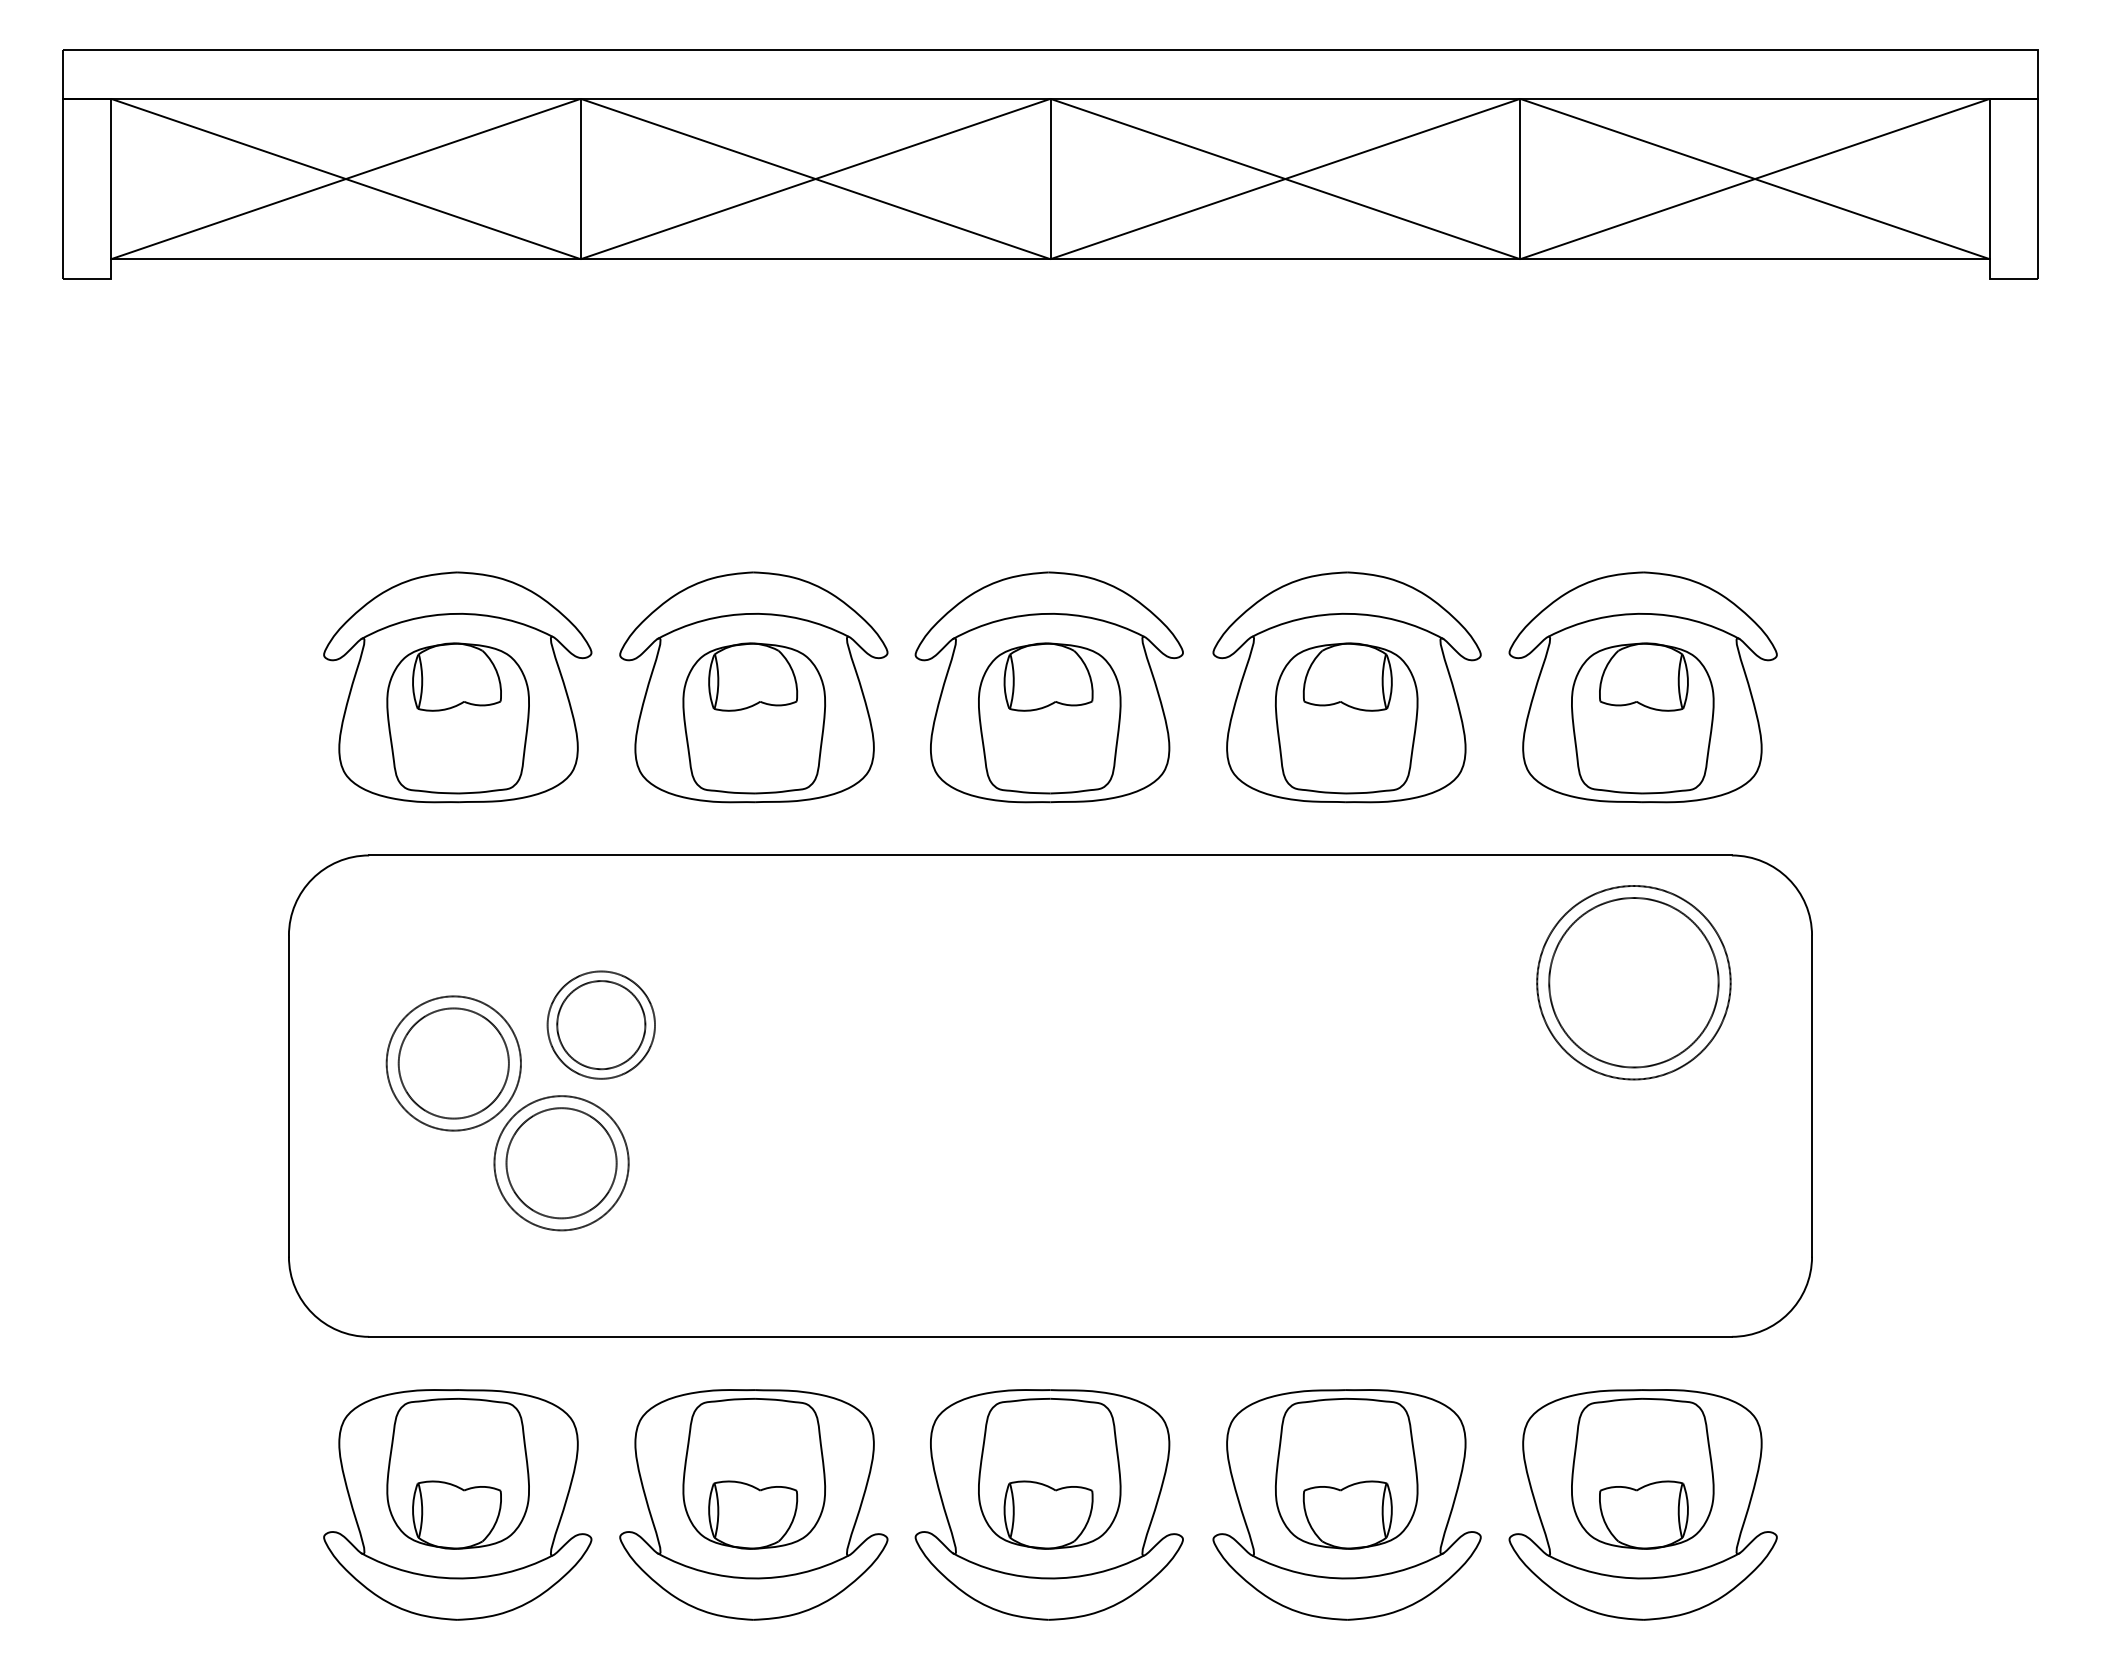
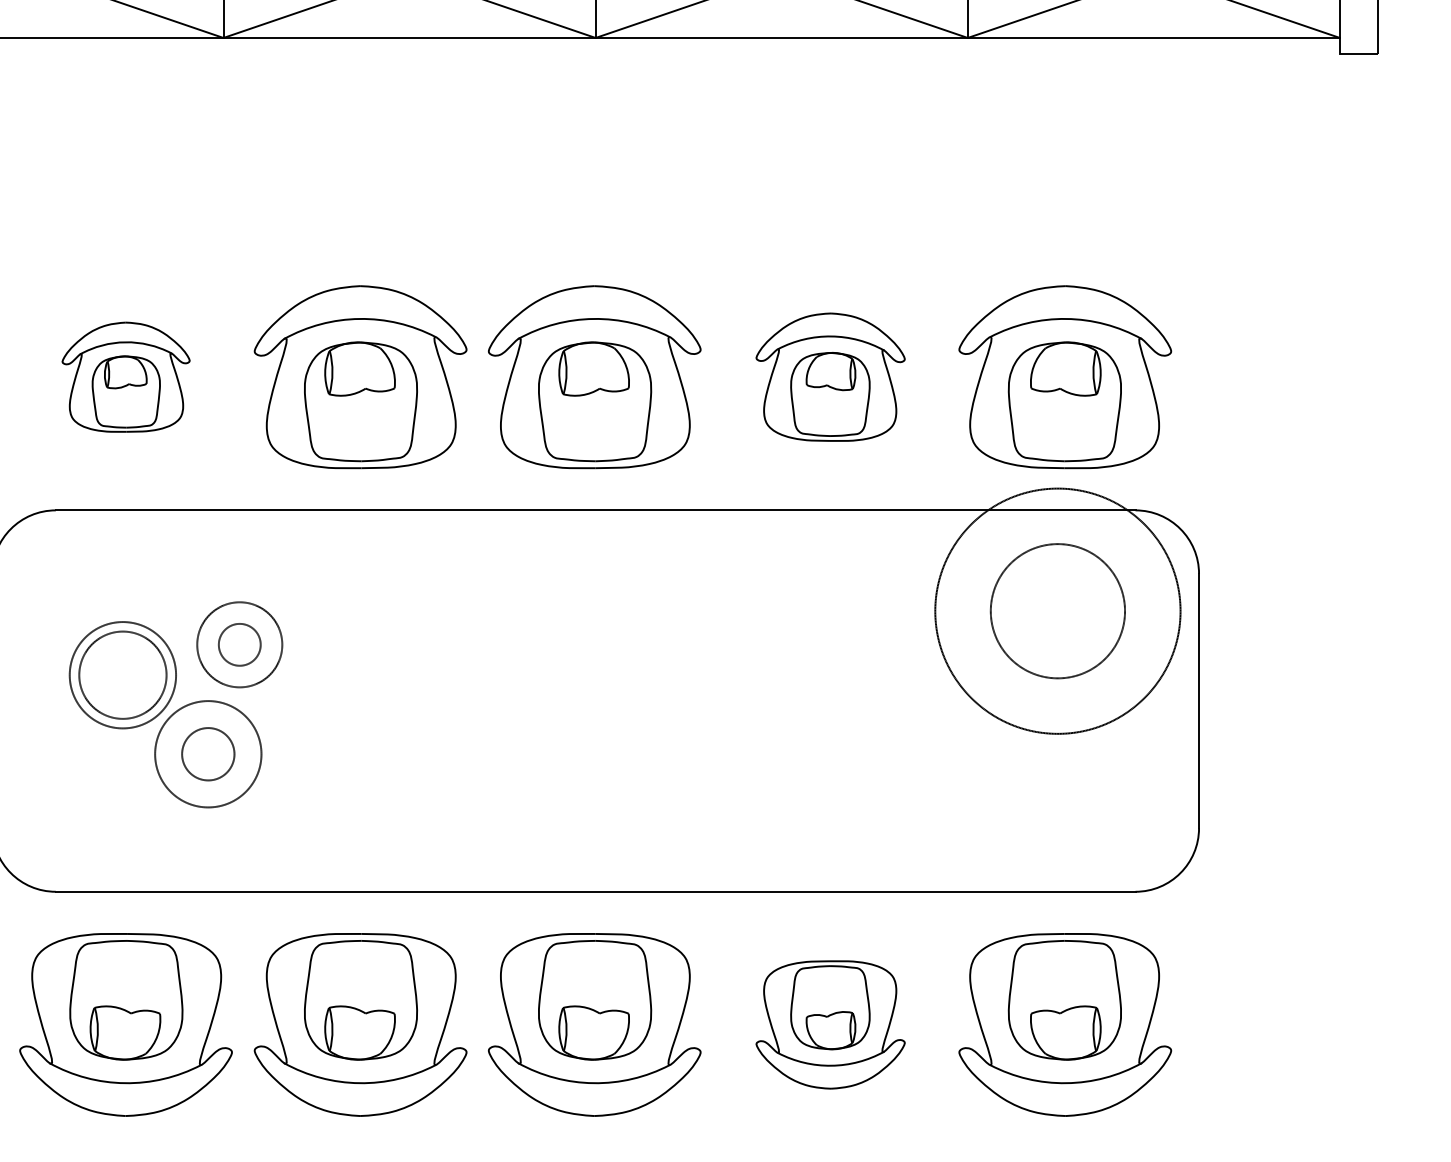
part: (457, 687) -> (125, 377), size x0.6
part: (1346, 687) -> (830, 377), size x0.7
circle: (1633, 982) -> (1057, 611), size x1.6
circle: (601, 1025) -> (239, 645), size x0.6
circle: (561, 1163) -> (208, 754), size x0.6
part: (1346, 1504) -> (830, 1024), size x0.7

